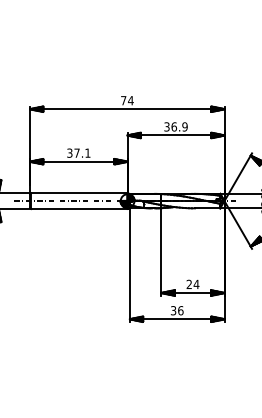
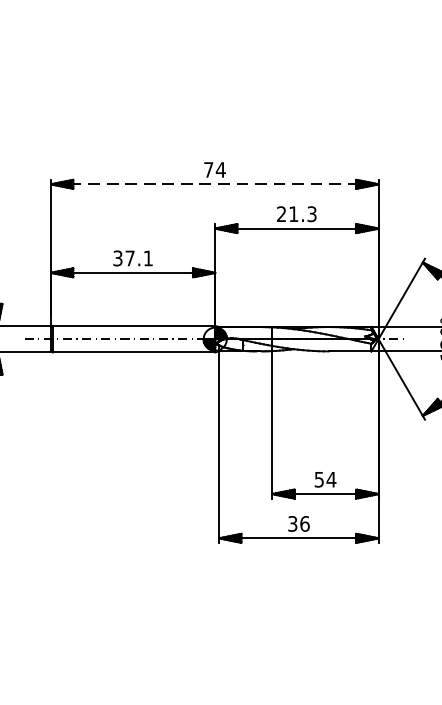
line: (127, 109) -> (215, 184), solid -> dashed
text: (175, 126) -> (296, 213), 36.9 -> 21.3
text: (188, 284) -> (317, 479), 24 -> 54

